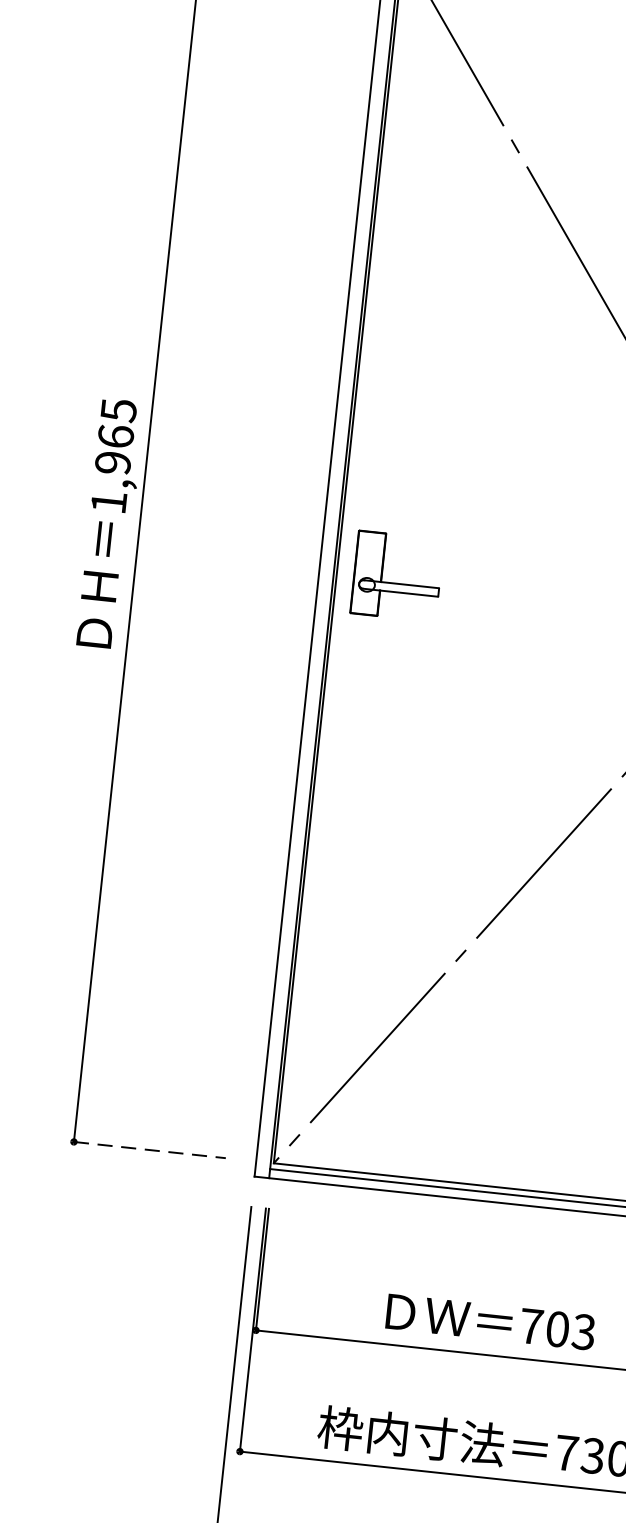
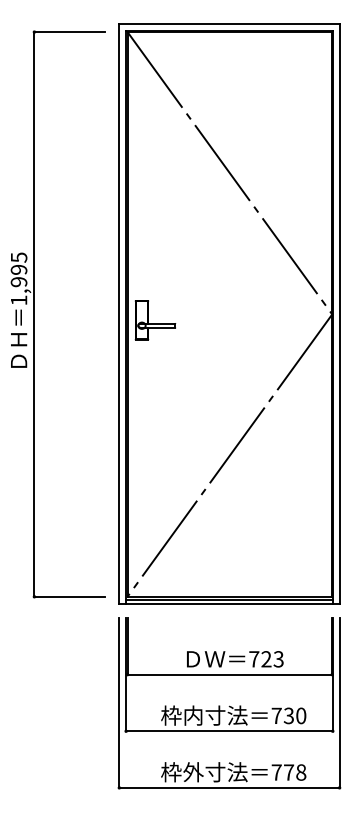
text: (114, 435) -> (18, 269), 1,965 -> 1,995
line: (151, 1149) -> (70, 596), dashed -> solid
text: (557, 1329) -> (266, 659), 703 -> 723

